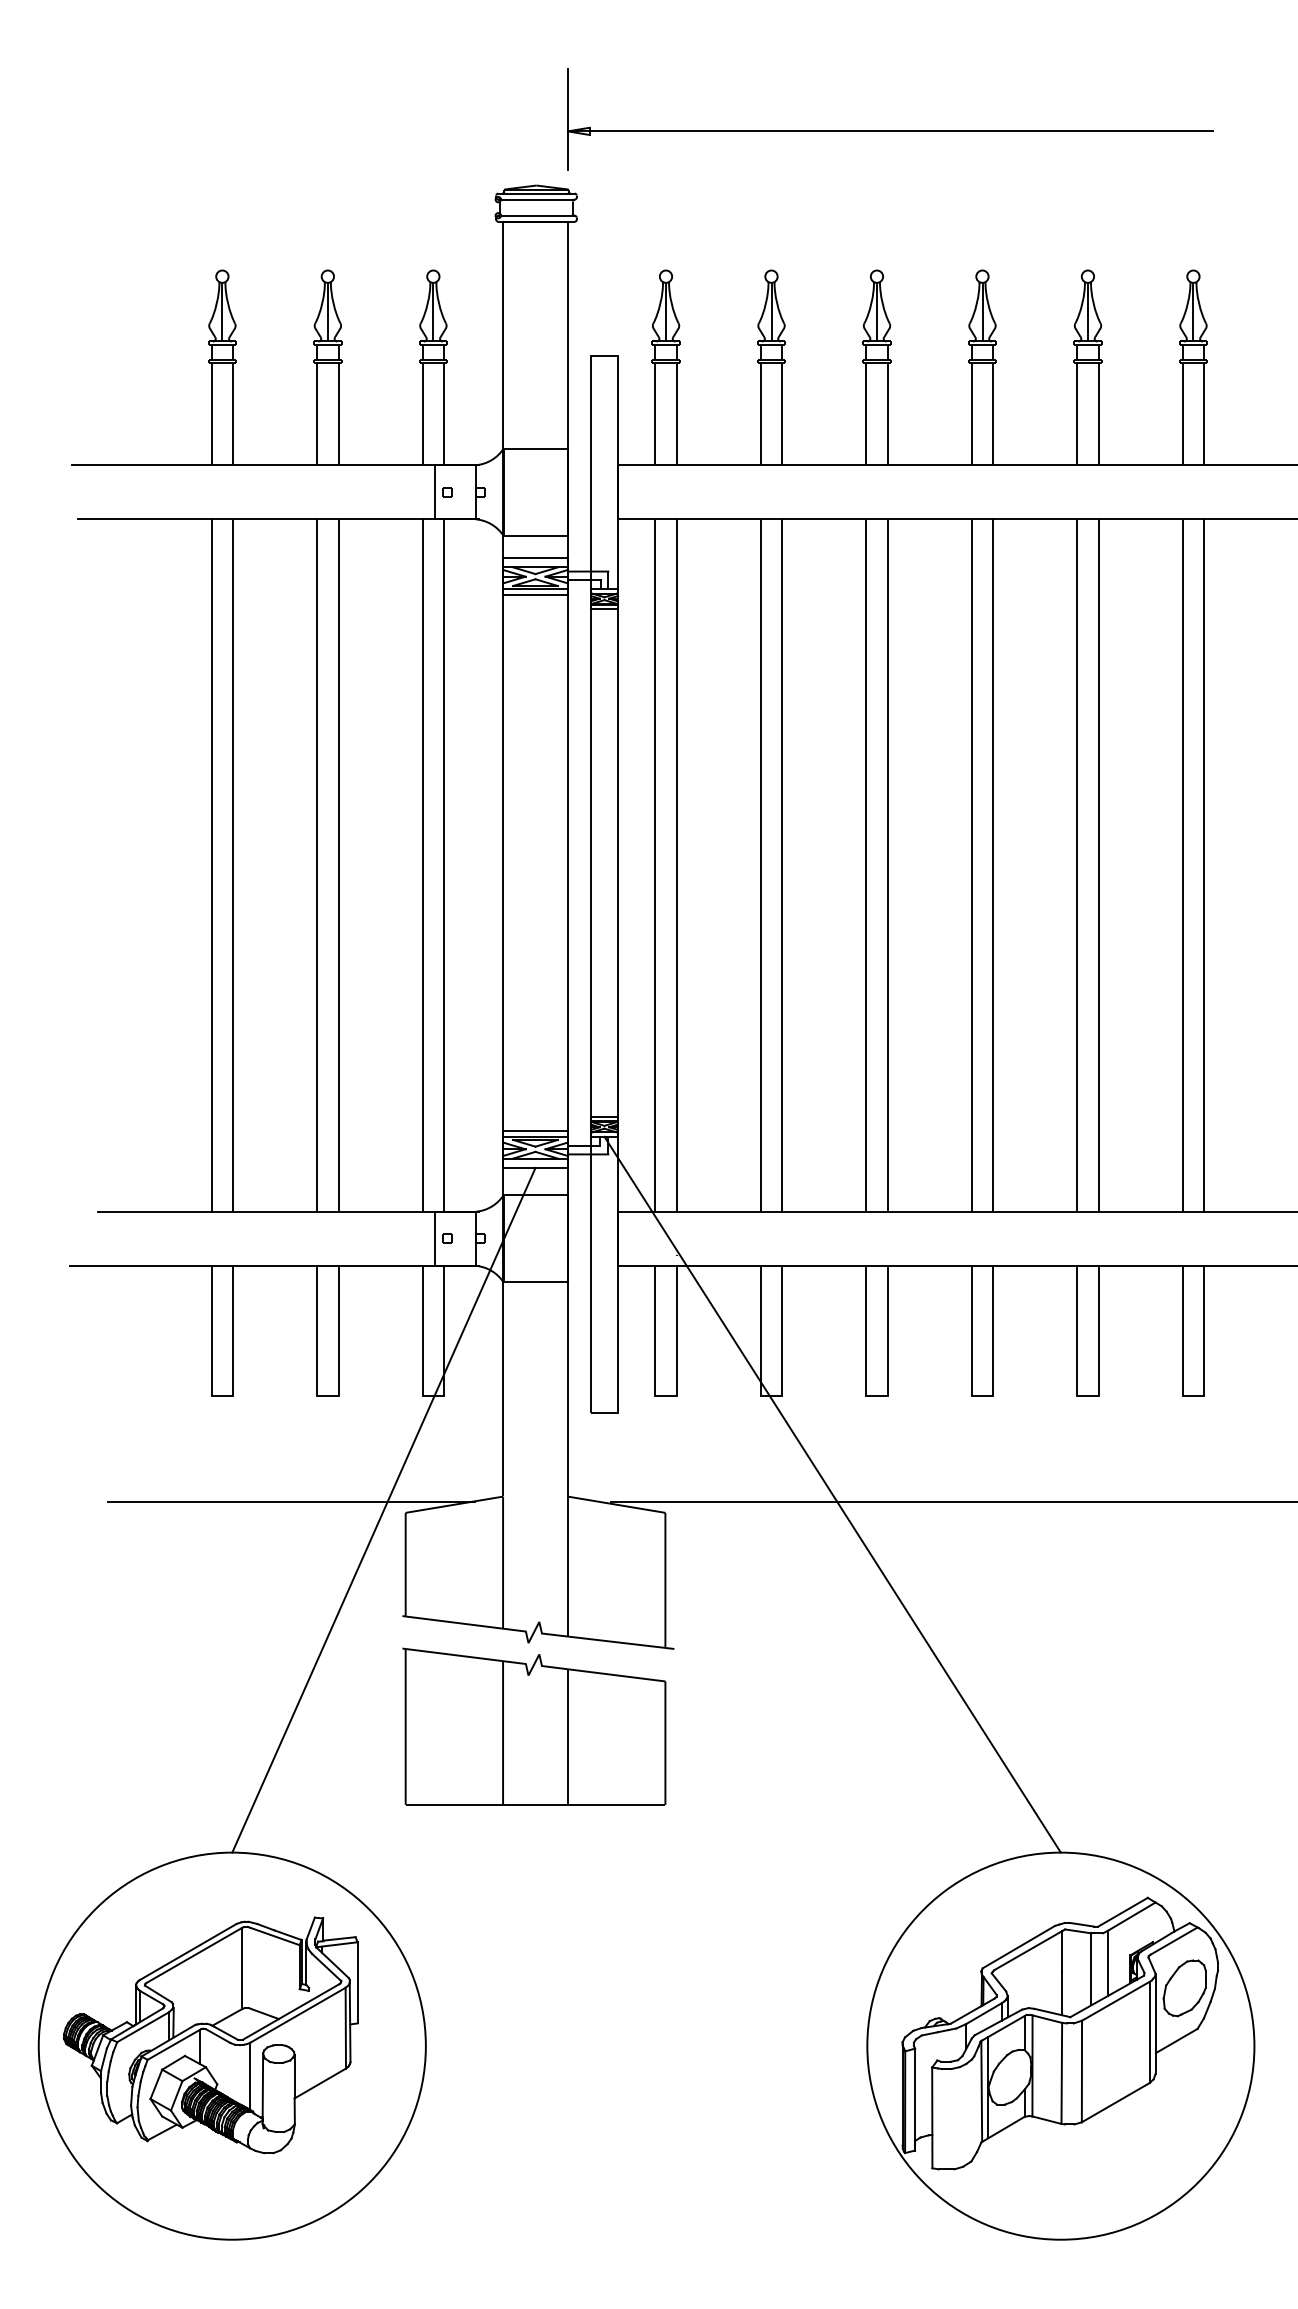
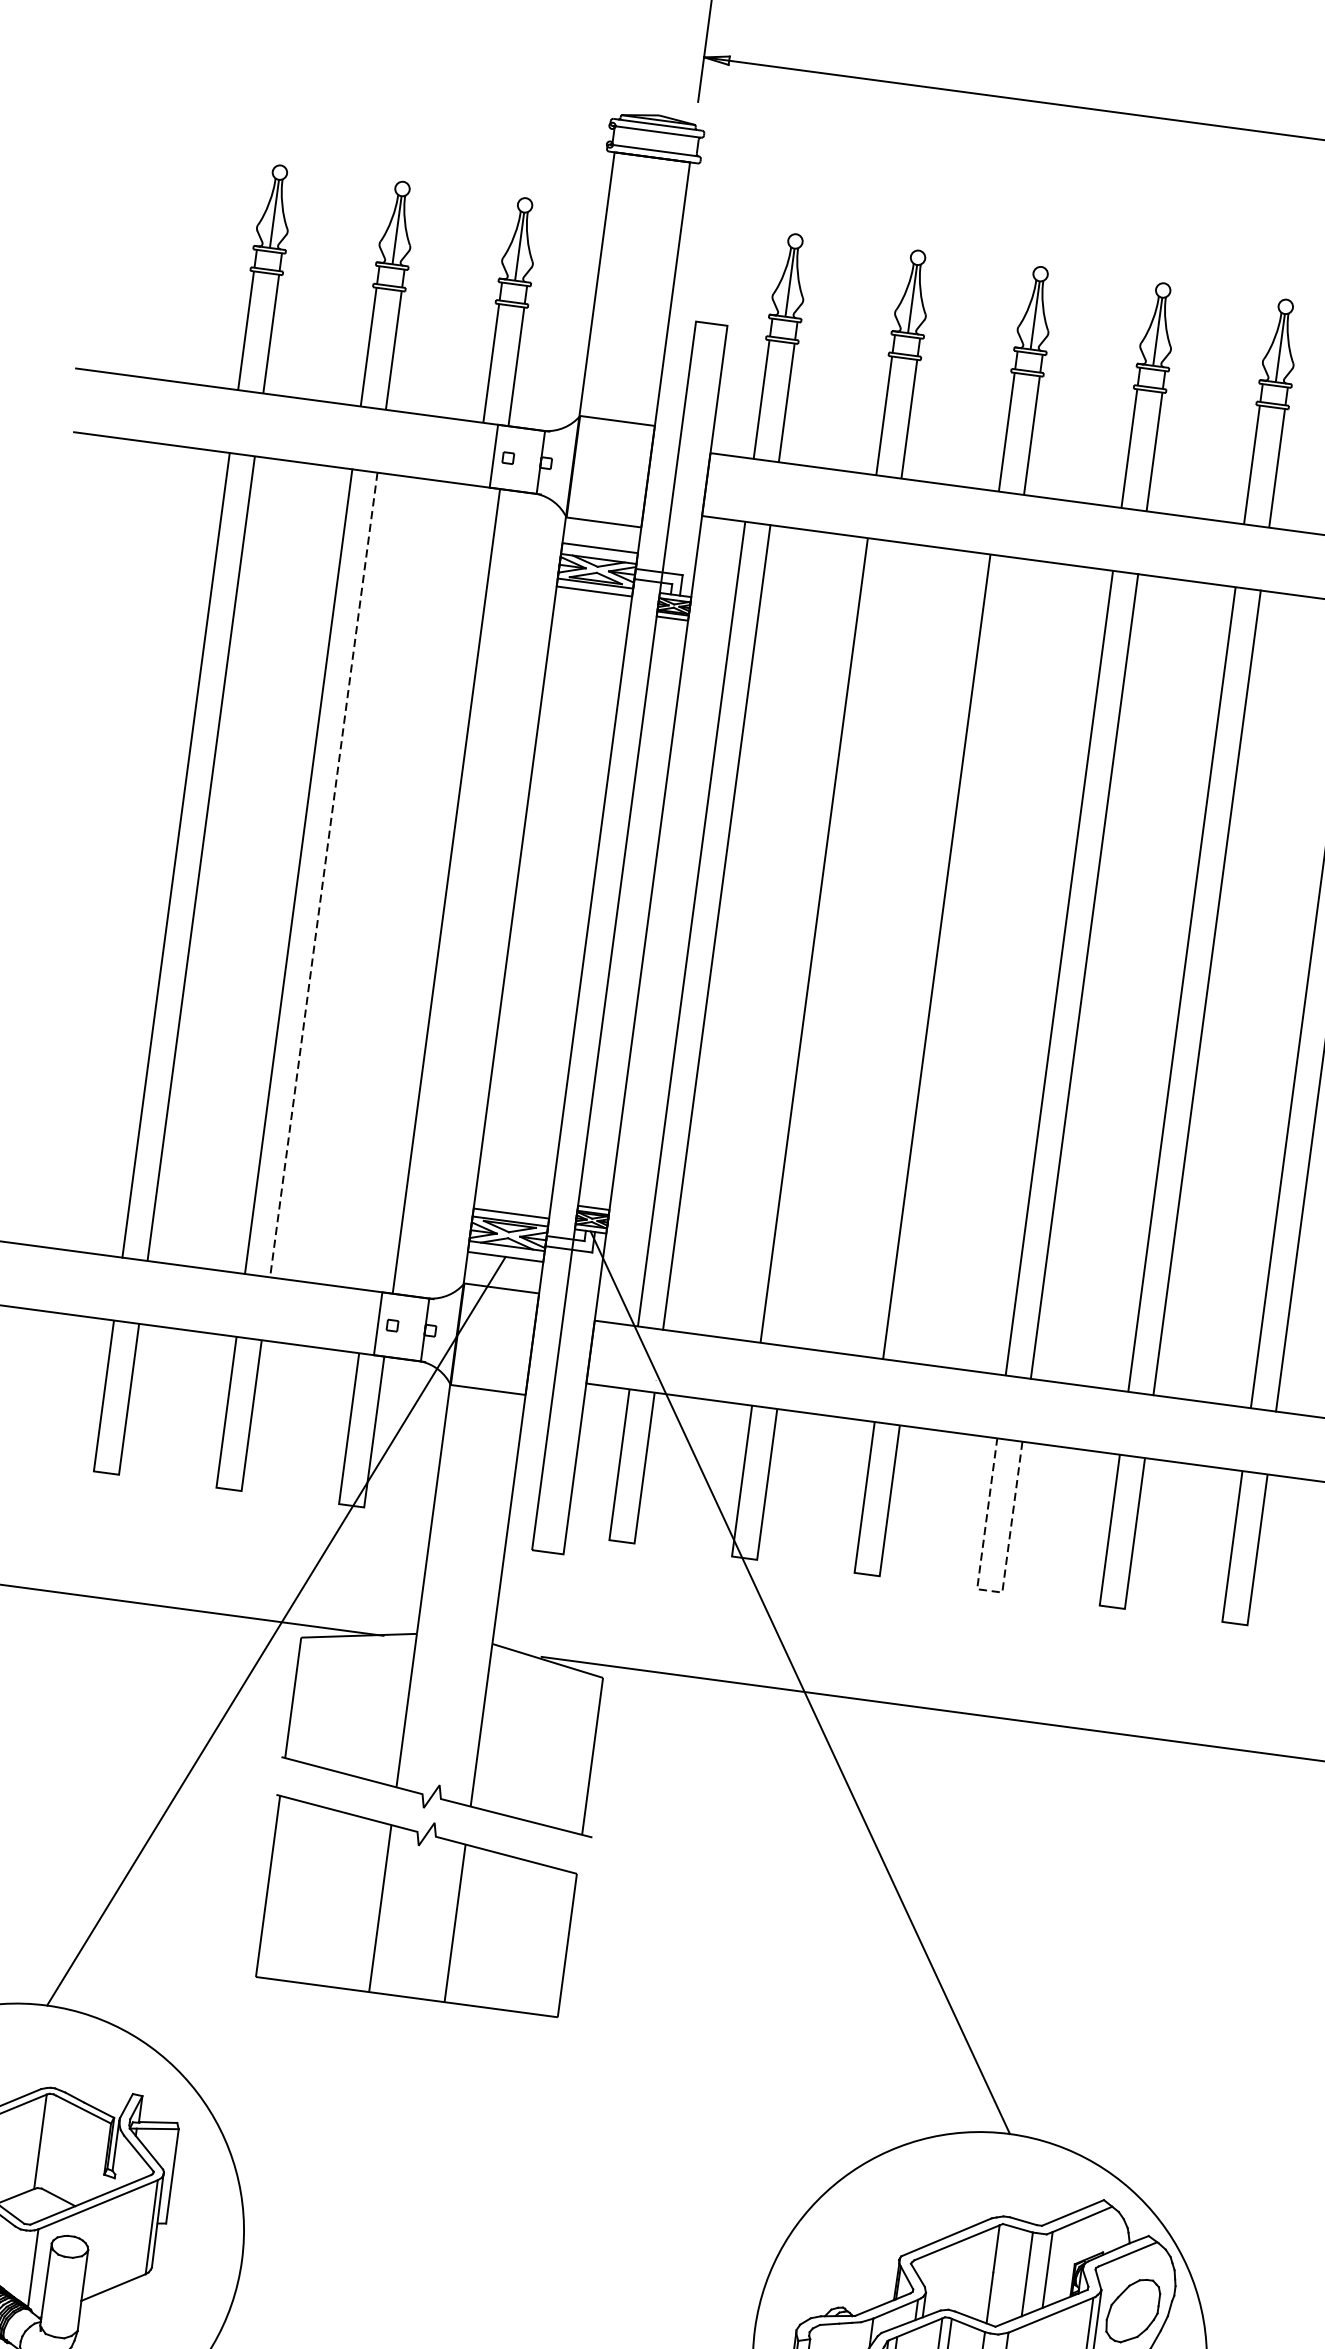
line: (422, 865) -> (421, 887), removed
line: (782, 865) -> (839, 943), removed
line: (887, 865) -> (961, 960), removed
line: (338, 866) -> (323, 876), solid -> dashed
line: (982, 1395) -> (989, 1590), solid -> dashed

